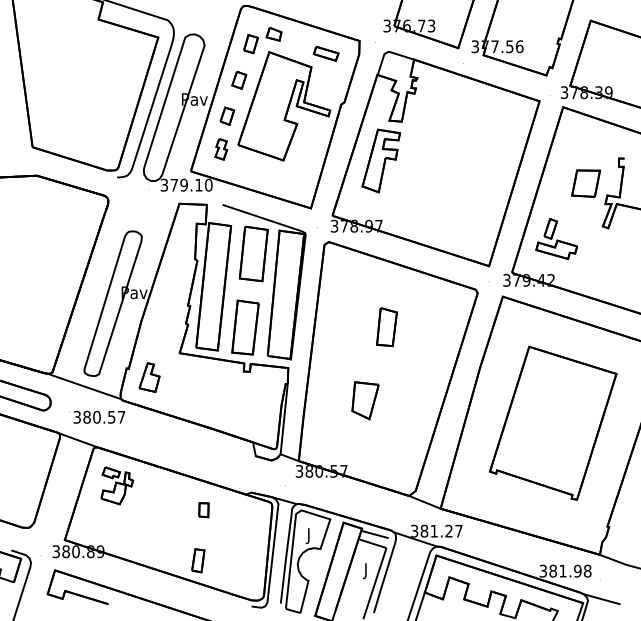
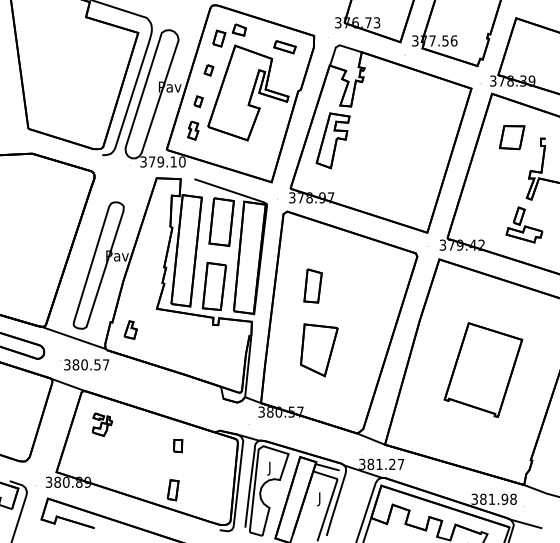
part: (238, 80) -> (208, 70), size x0.7
part: (227, 116) -> (198, 101), size x0.7
part: (585, 183) -> (511, 137), moved
part: (556, 238) -> (524, 224), moved
part: (386, 326) -> (312, 285), moved
part: (149, 376) -> (130, 329), size x0.7
part: (365, 400) -> (319, 350), size x1.6
part: (553, 422) -> (483, 369), size x0.7
part: (117, 485) -> (102, 424), size x0.7

